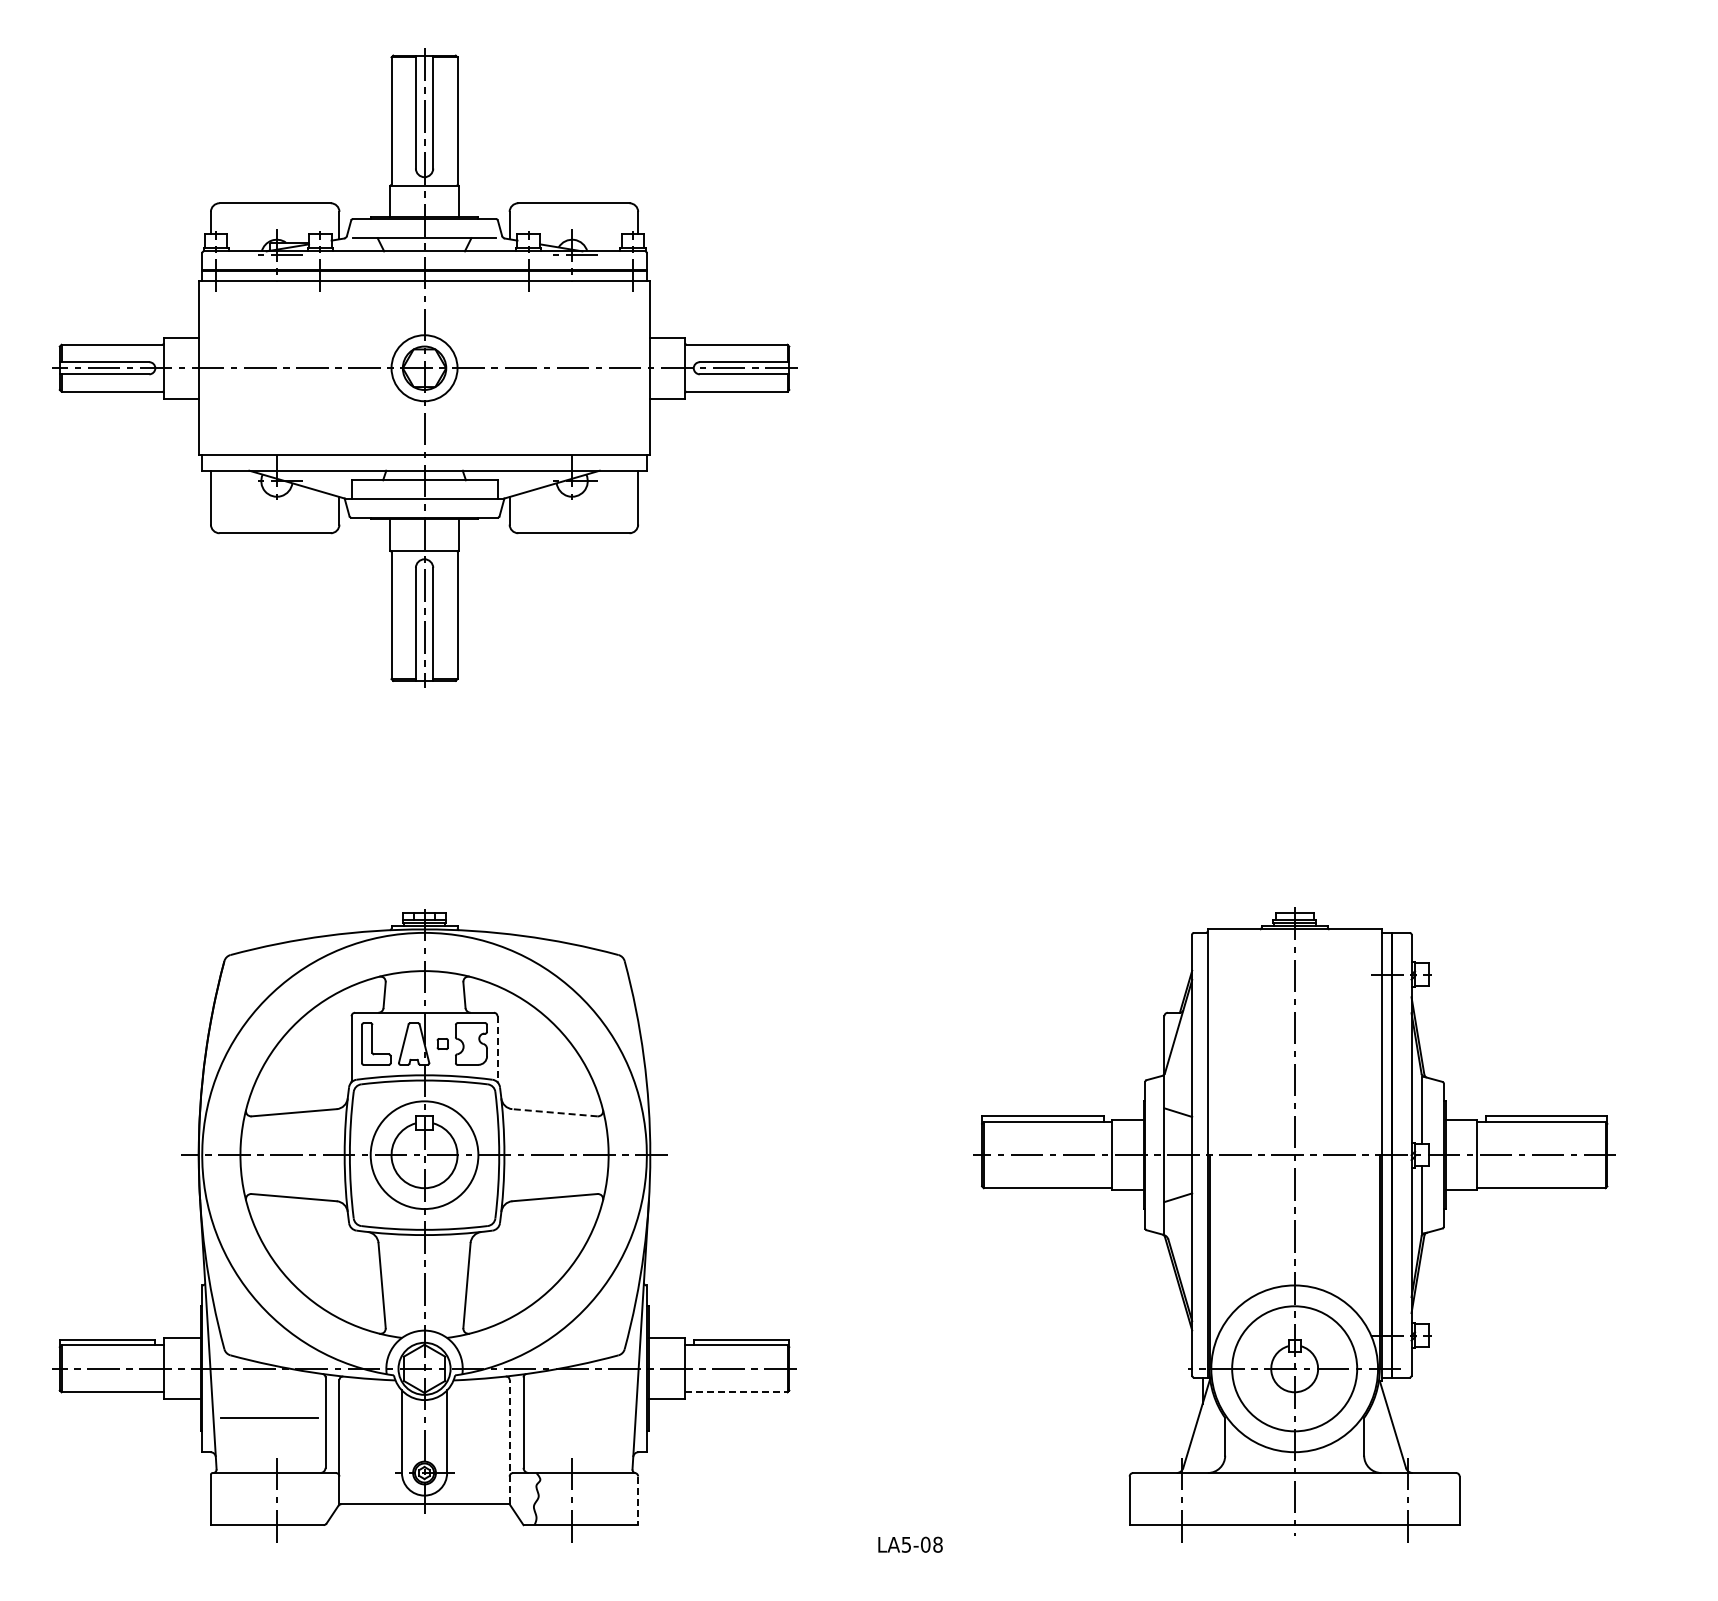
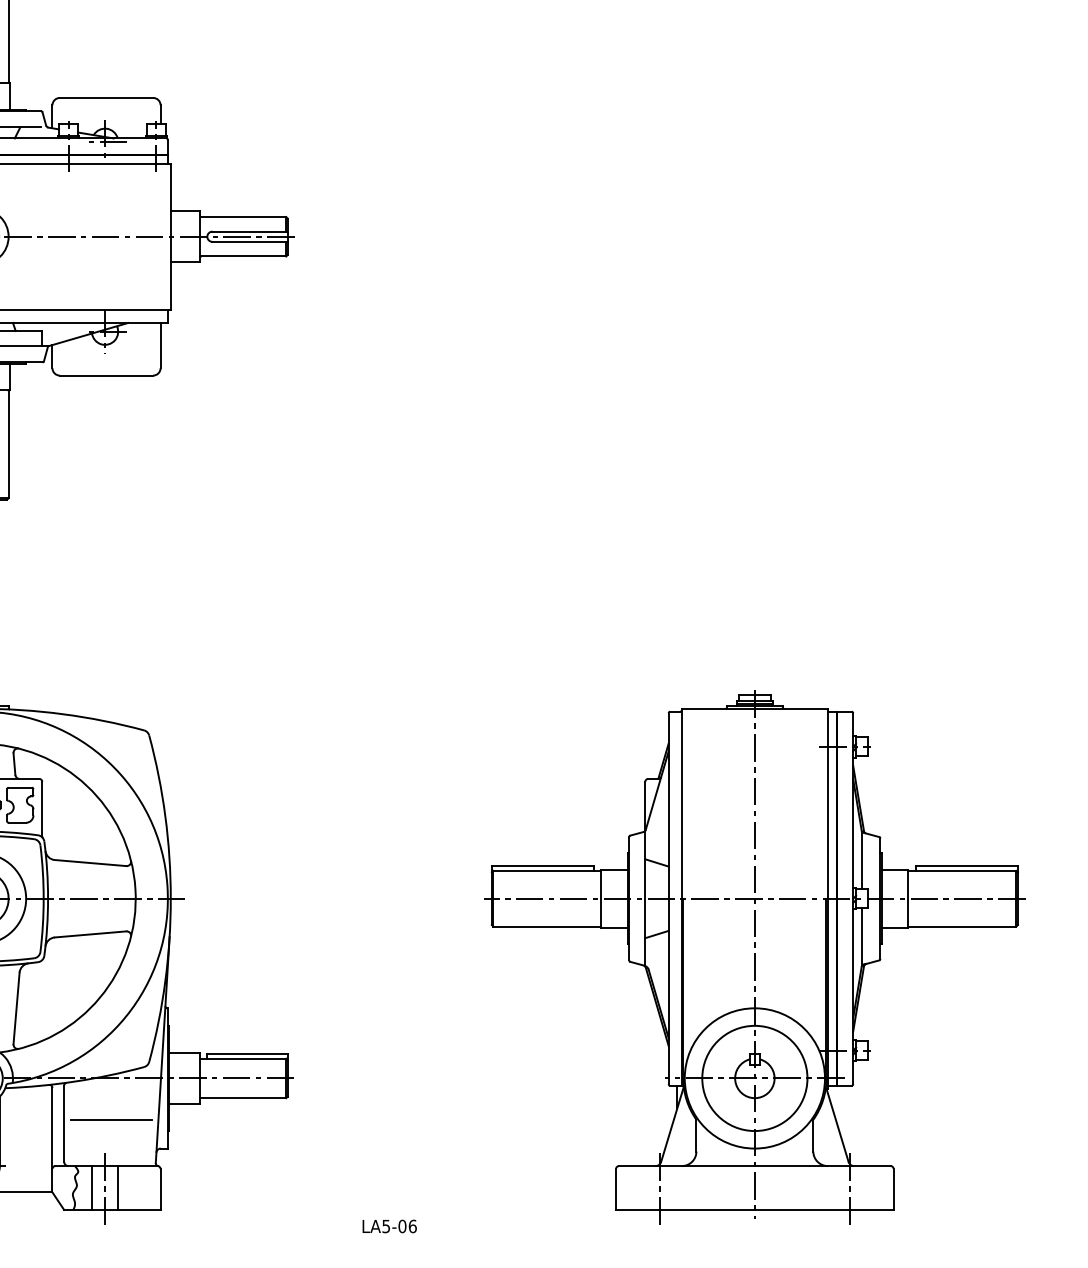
line: (497, 1049) -> (42, 809), dashed -> solid
line: (554, 1112) -> (90, 862), dashed -> solid
part: (1294, 1224) -> (754, 957), moved
line: (736, 1392) -> (243, 1098), dashed -> solid
line: (579, 1417) -> (111, 1119), added
line: (509, 1441) -> (52, 1139), dashed -> solid
line: (556, 1499) -> (91, 1188), added
line: (587, 1499) -> (117, 1188), added
line: (638, 1501) -> (160, 1190), dashed -> solid
text: (937, 1544) -> (412, 1226), LA5-08 -> LA5-06

